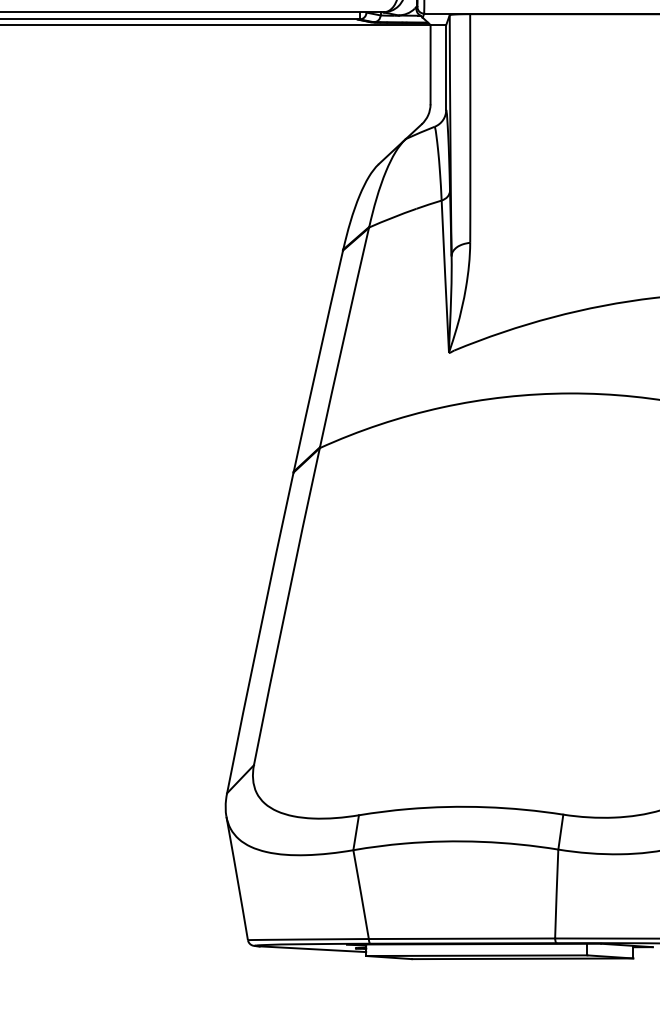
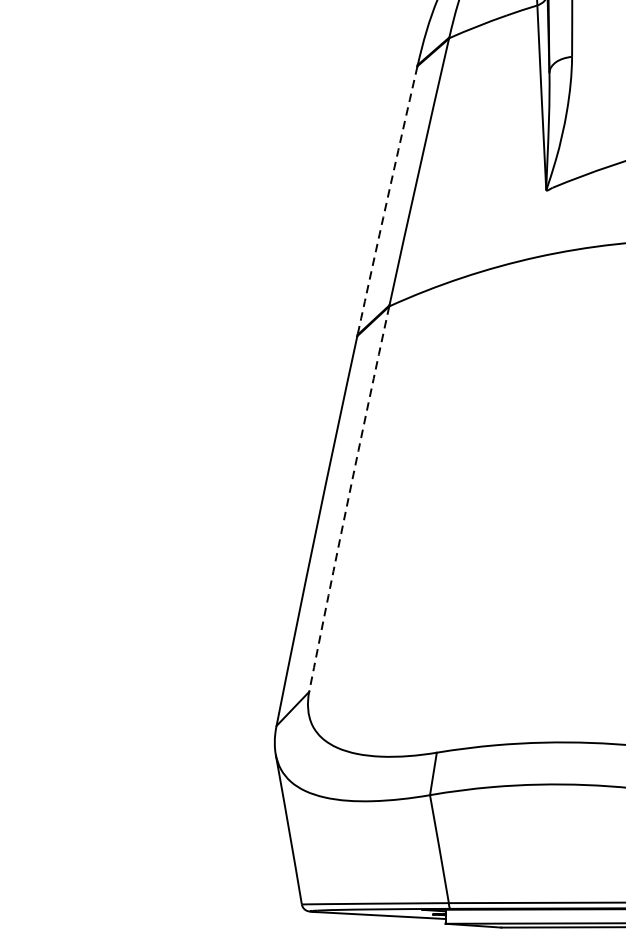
arc: (318, 361) -> (387, 201), solid -> dashed
arc: (286, 606) -> (348, 498), solid -> dashed

